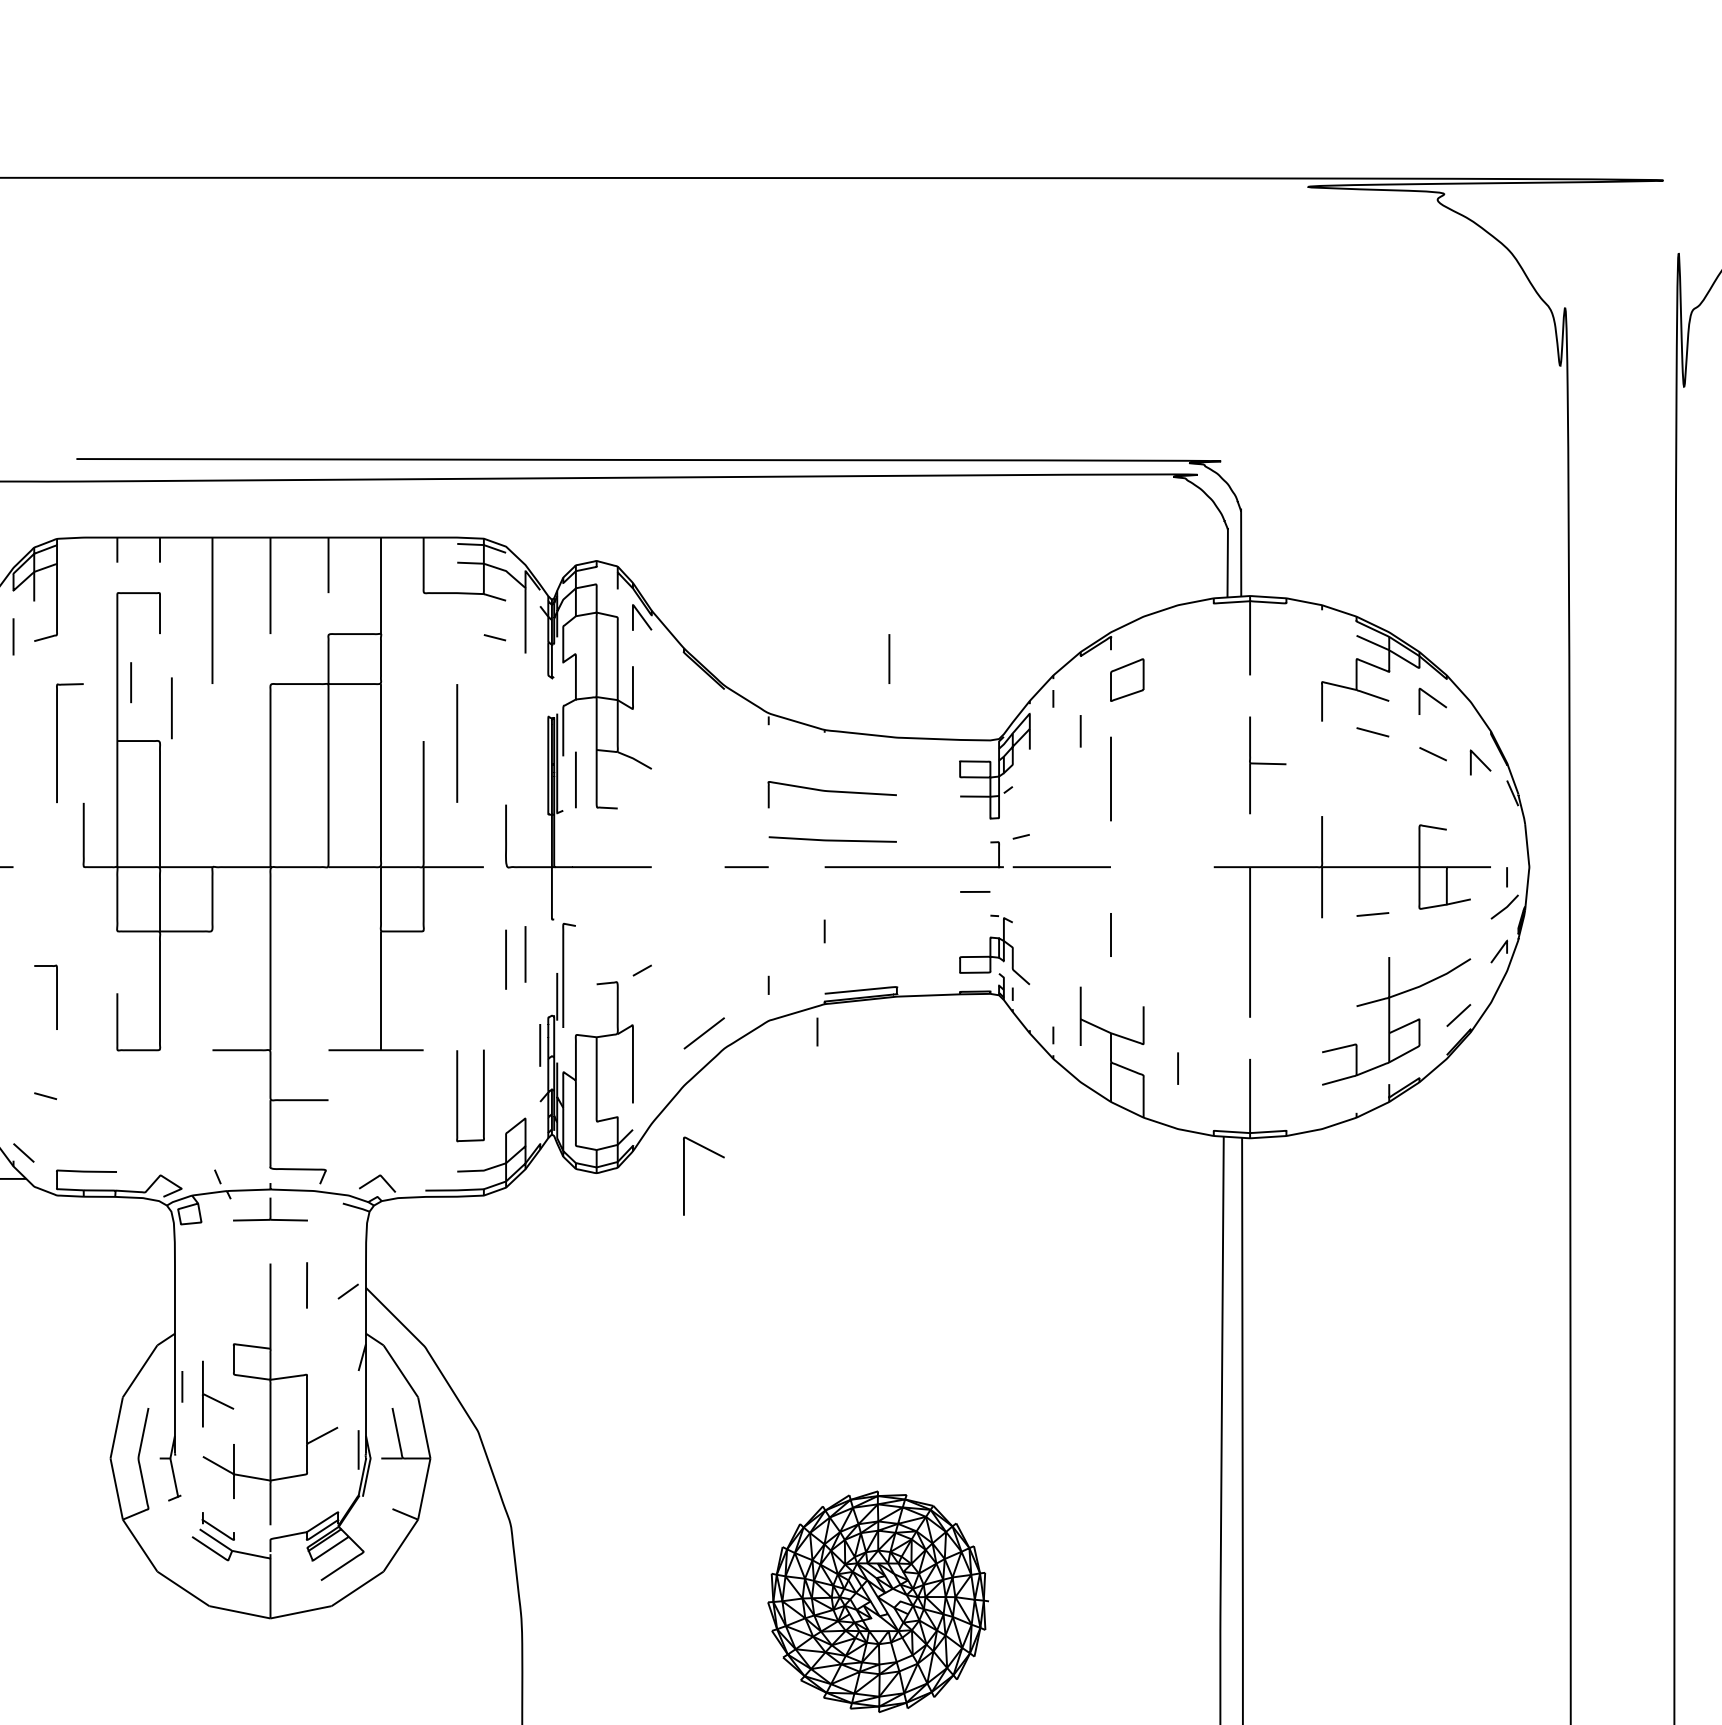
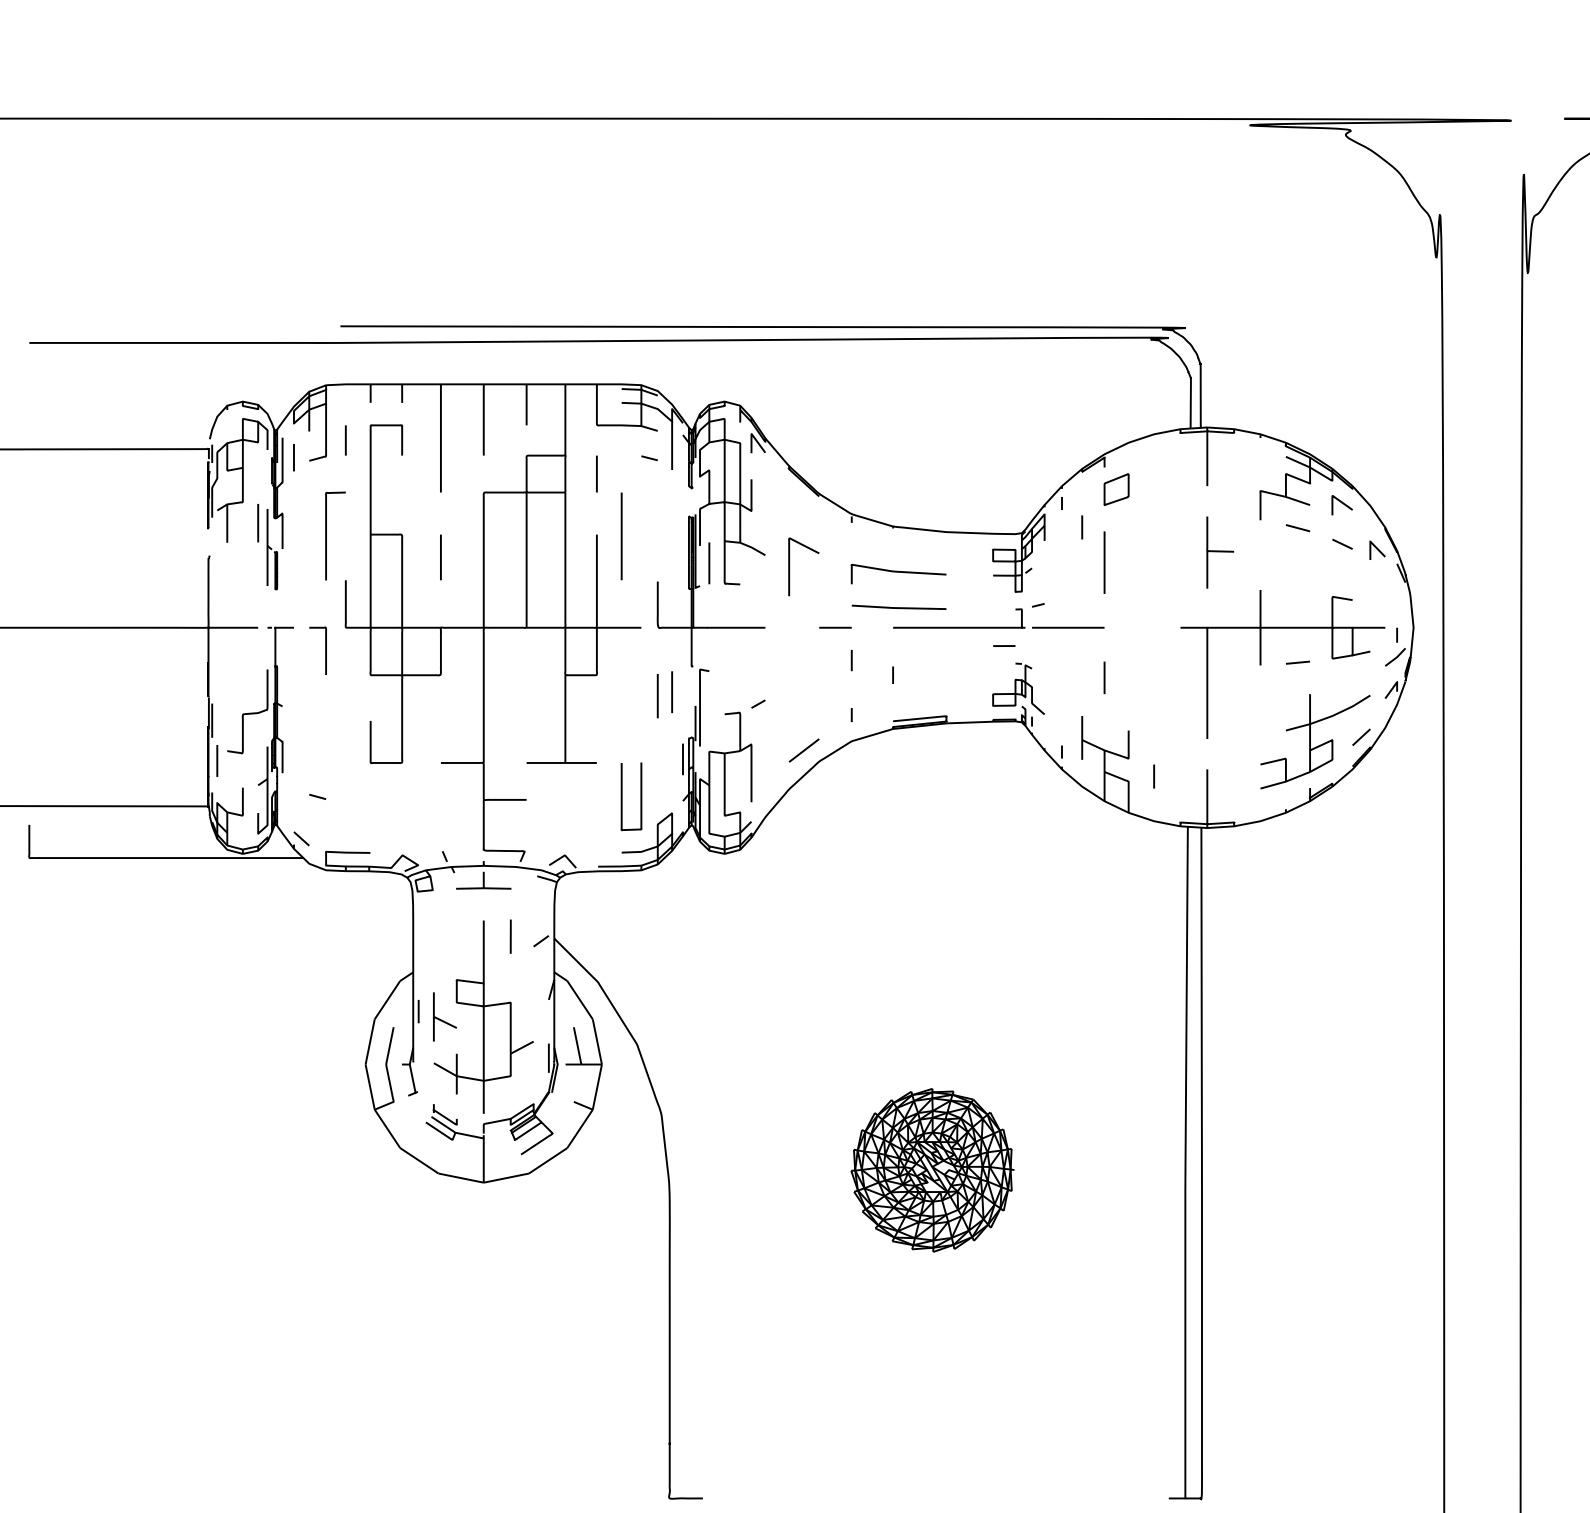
line: (888, 658) -> (596, 473), moved
line: (130, 682) -> (345, 440), moved
line: (171, 708) -> (440, 557), moved
curve: (56, 996) -> (325, 650), moved
line: (817, 1031) -> (851, 660), moved
curve: (685, 1175) -> (790, 566), moved

